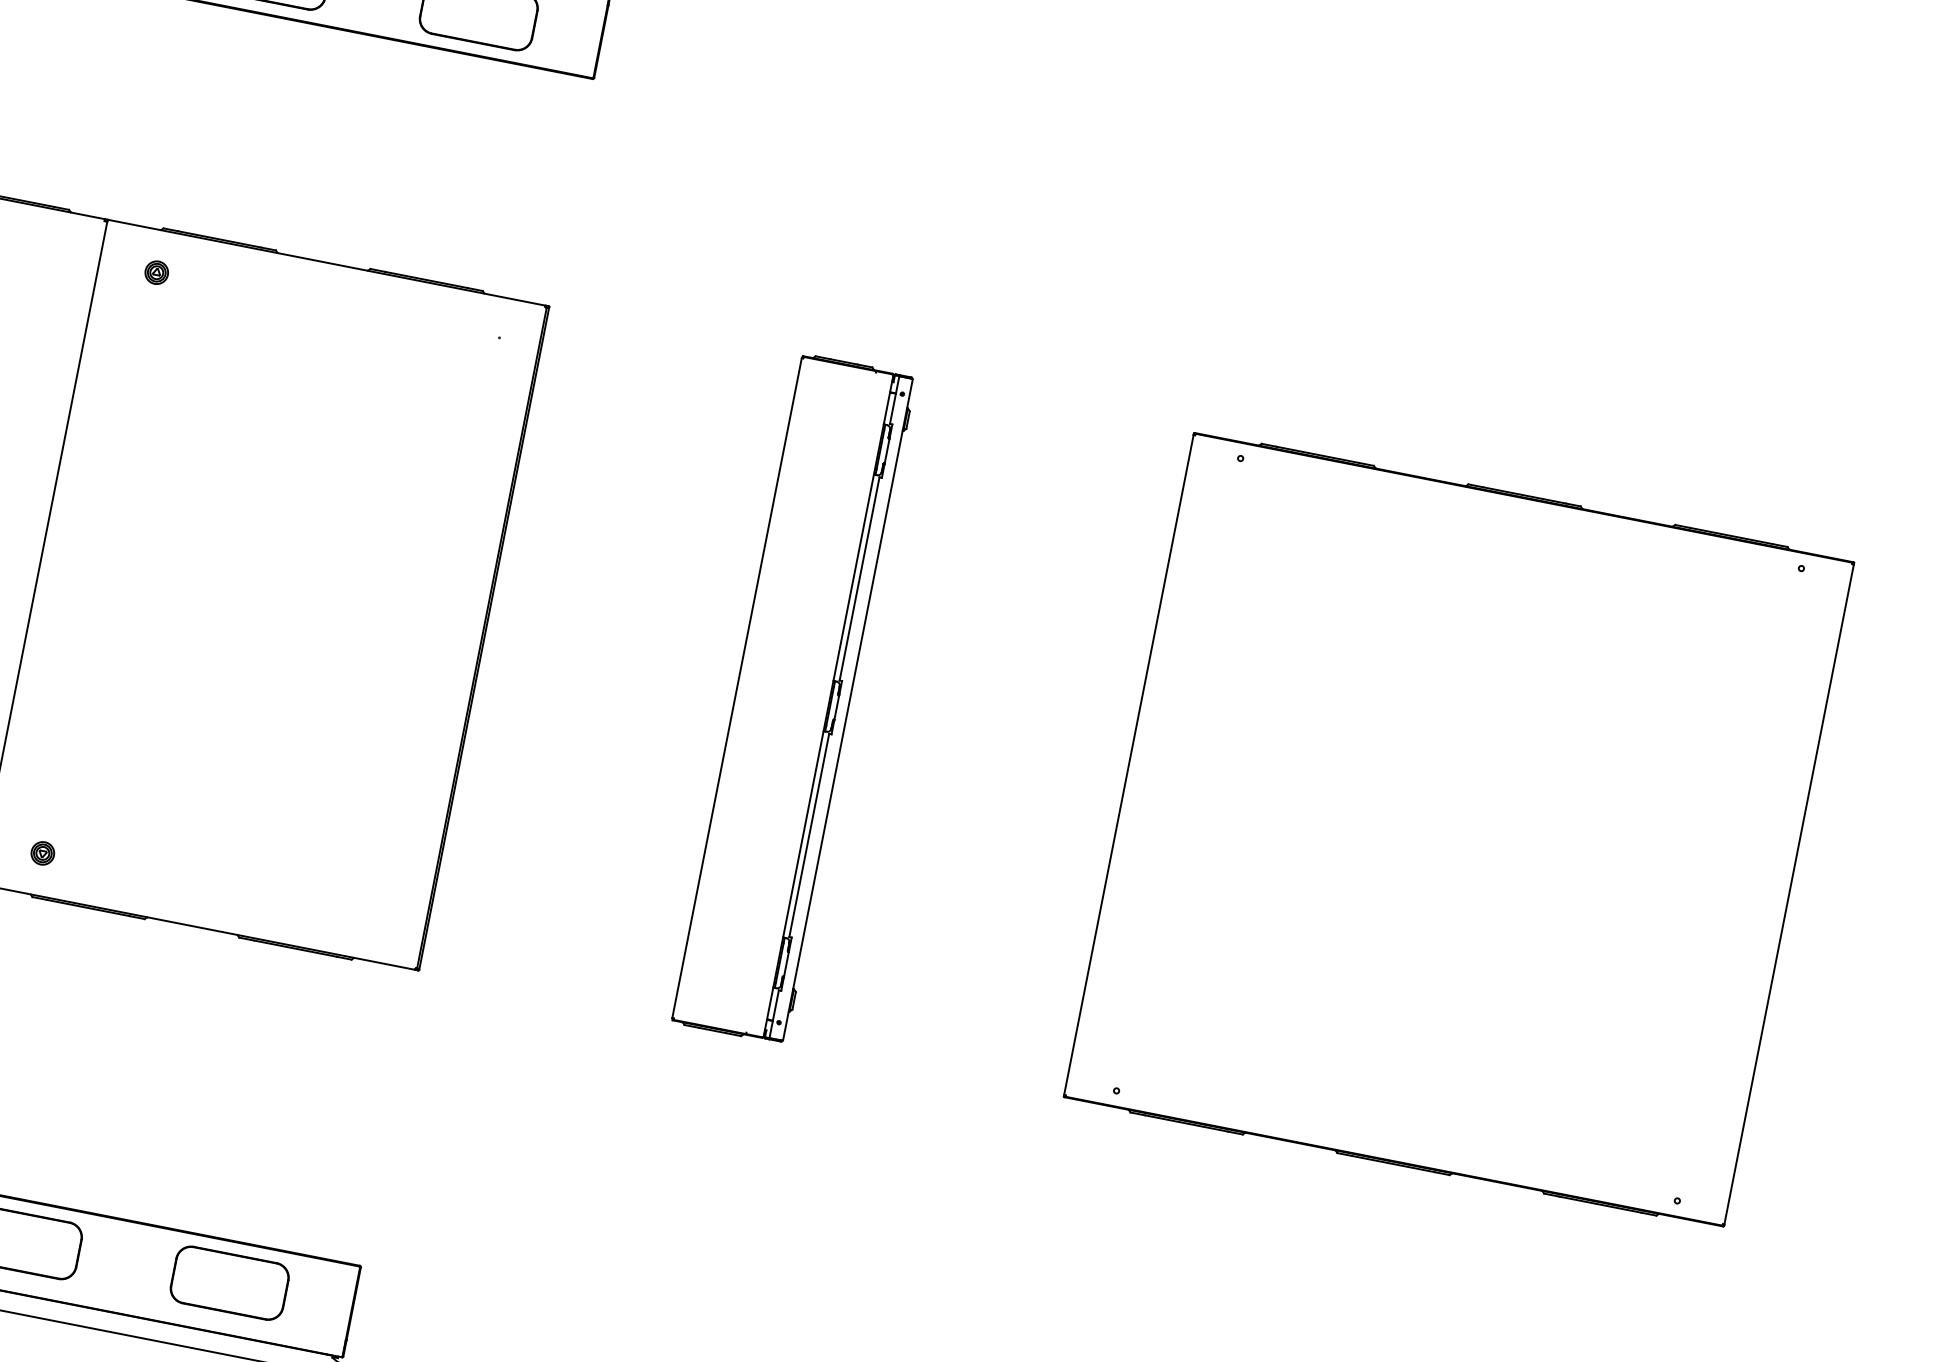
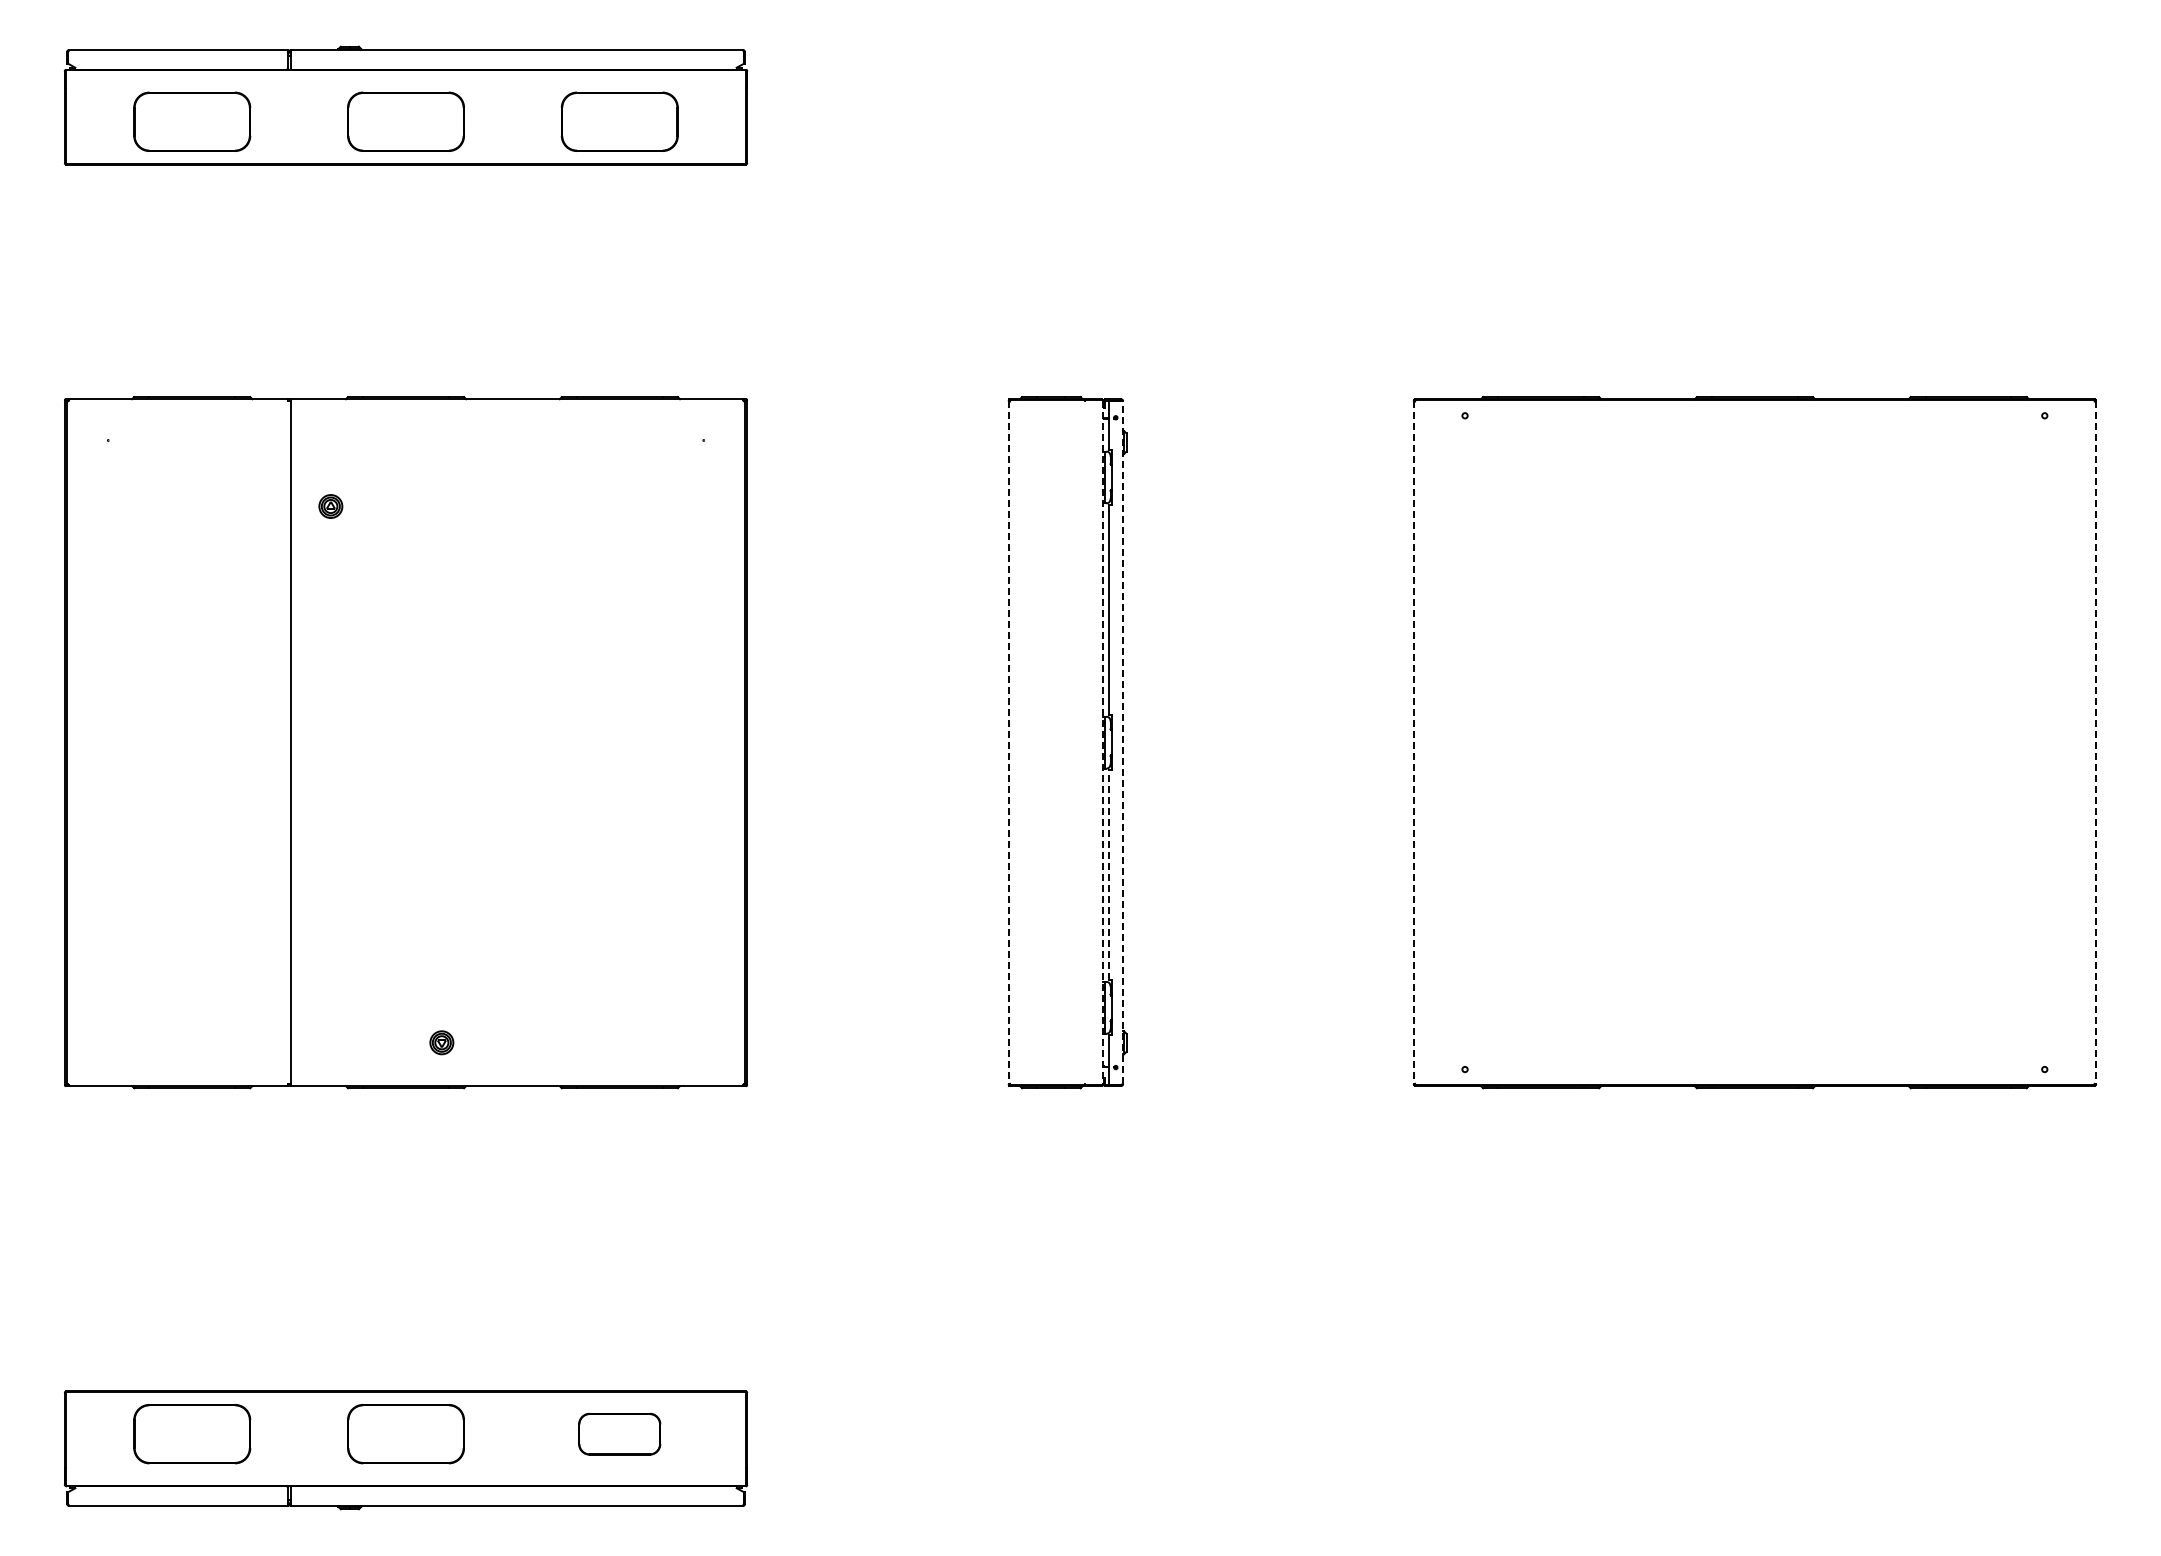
part: (156, 272) -> (330, 506), moved
line: (736, 688) -> (1008, 743), solid -> dashed
line: (828, 705) -> (1103, 742), solid -> dashed
line: (848, 709) -> (1123, 742), solid -> dashed
line: (1128, 765) -> (1413, 743), solid -> dashed
line: (809, 834) -> (1109, 874), solid -> dashed
part: (42, 853) -> (441, 1042), moved
line: (1789, 895) -> (2096, 743), solid -> dashed
part: (229, 1283) -> (619, 1434), size x0.7

